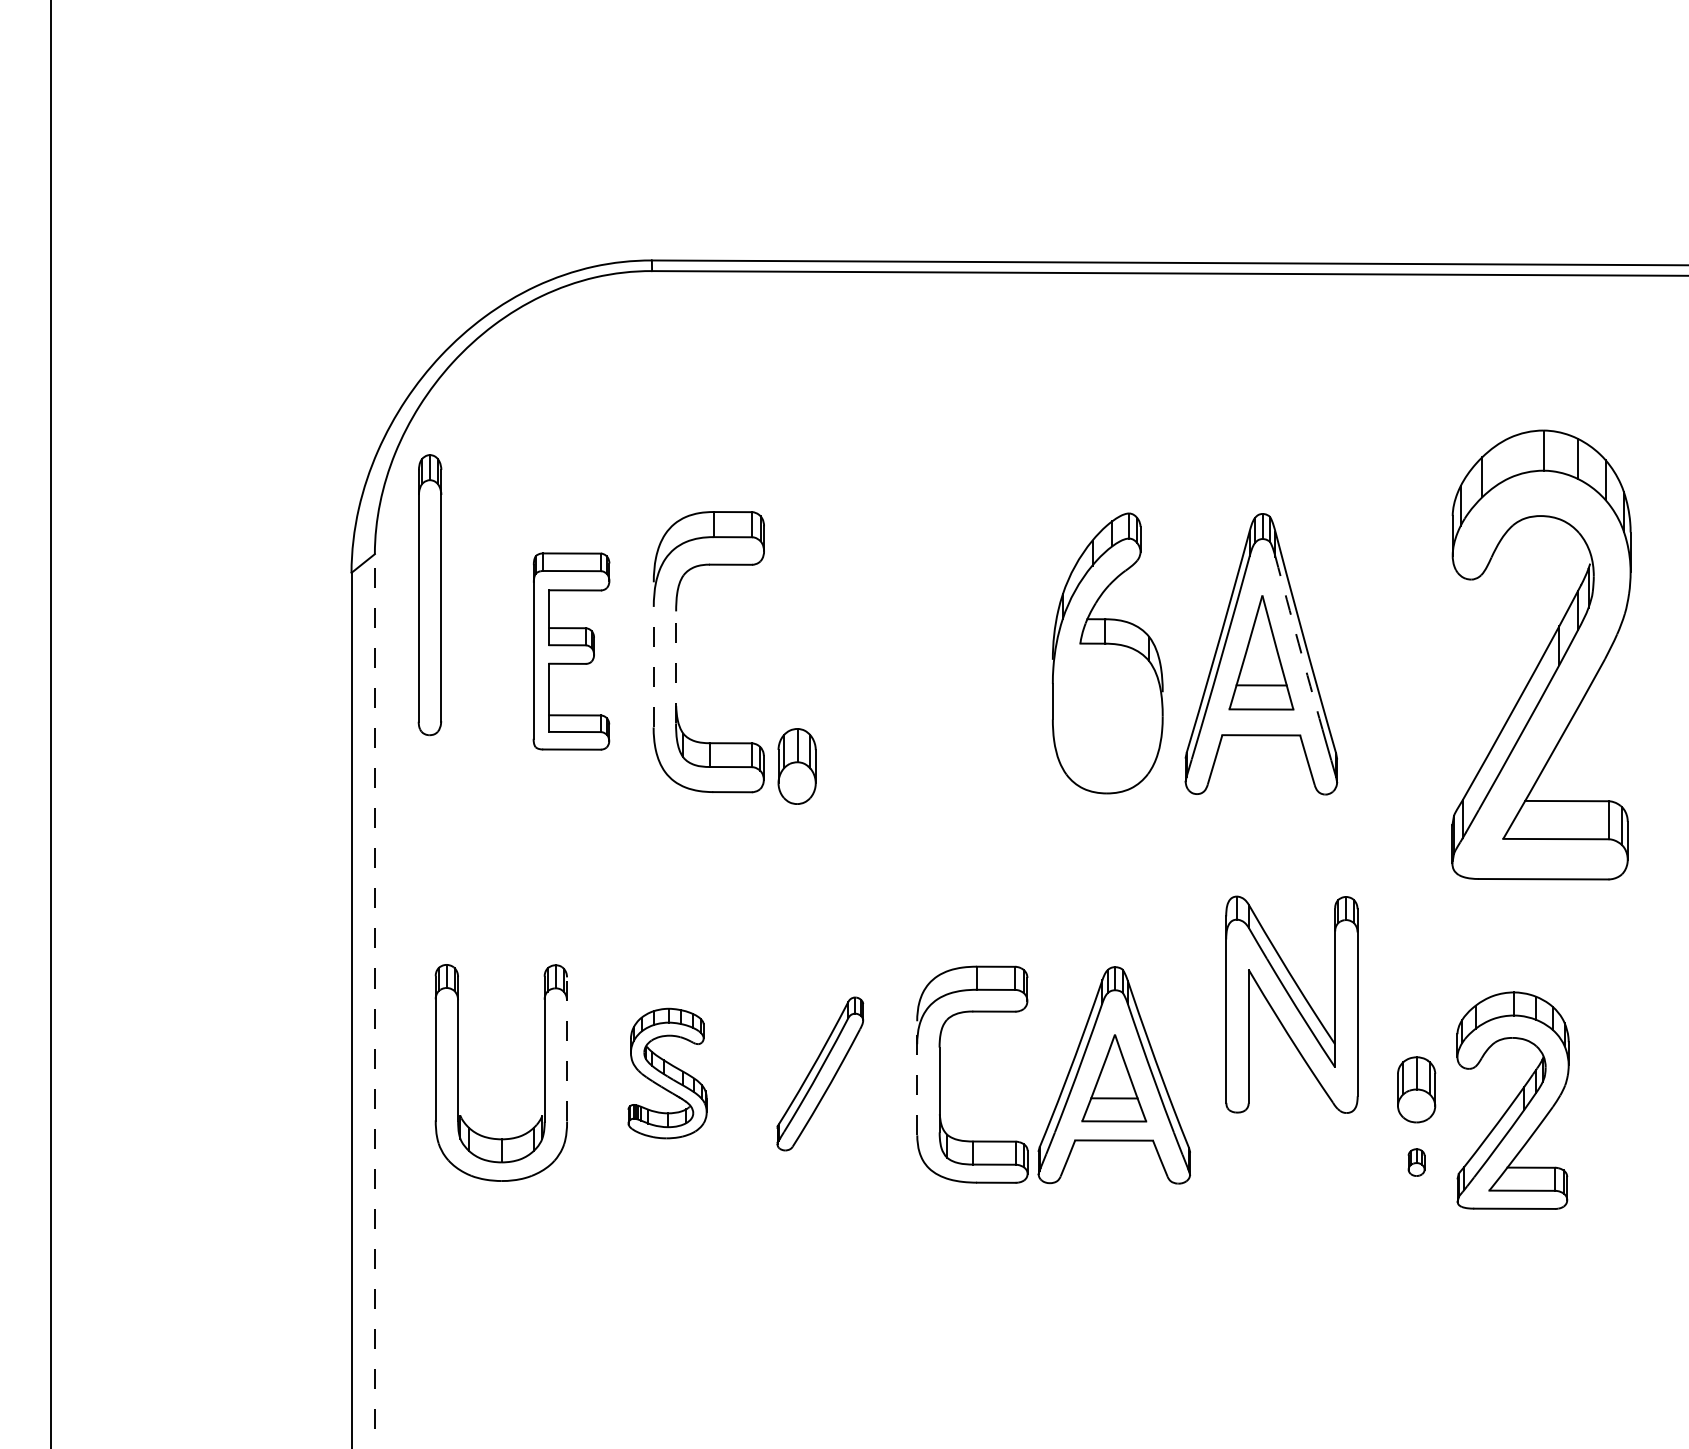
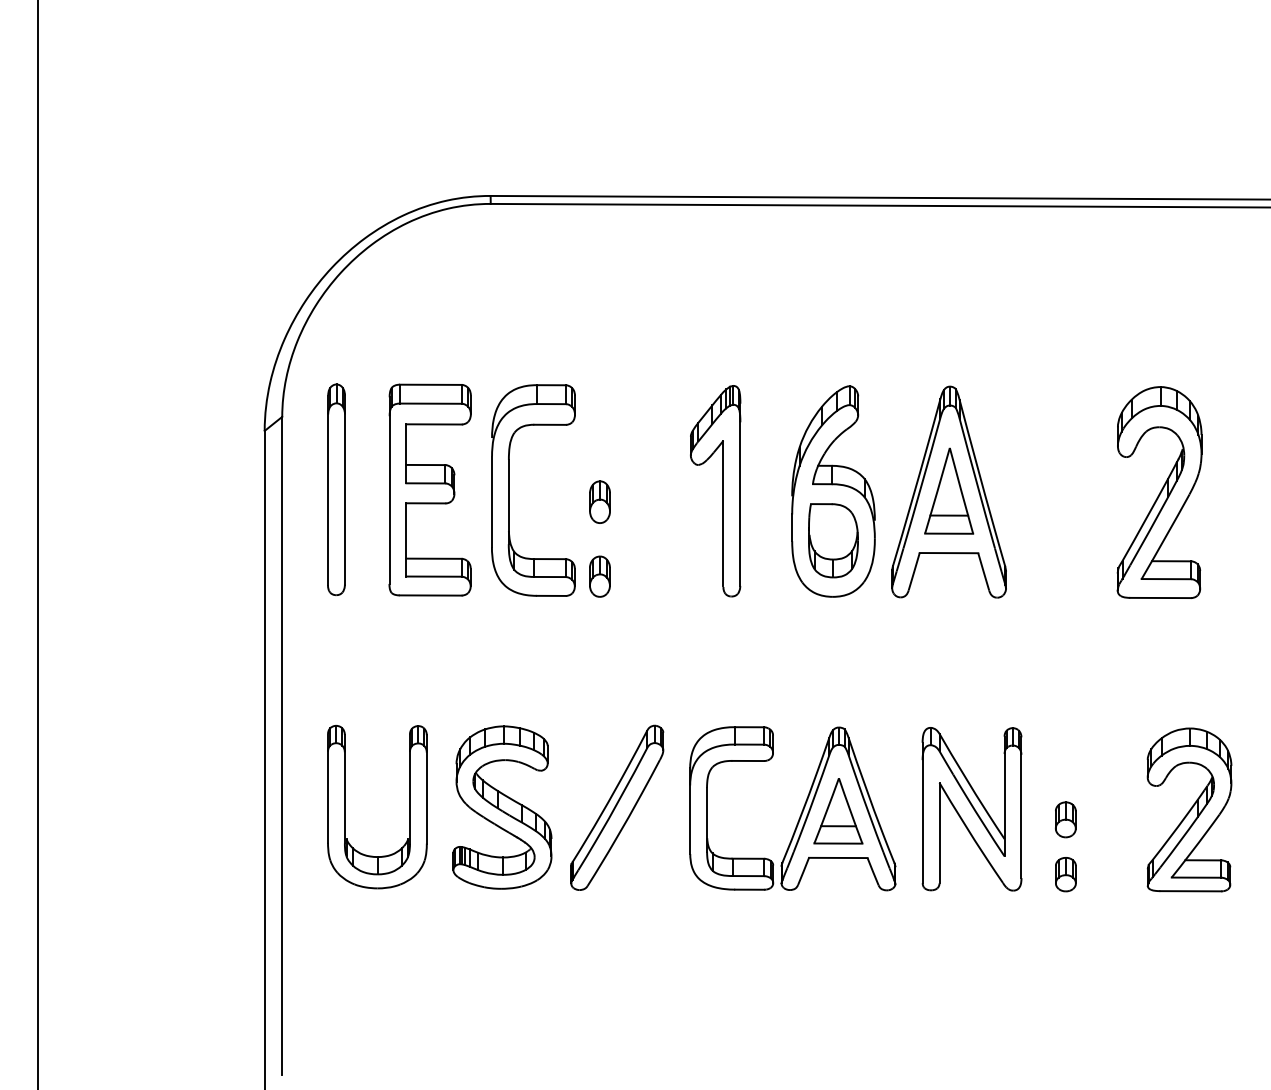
part: (429, 595) -> (336, 490), moved
arc: (1298, 643) -> (976, 484), dashed -> solid
part: (571, 651) -> (430, 490), size x1.43
part: (960, 652) -> (722, 490), added
part: (1540, 654) -> (1159, 492), size x0.62
line: (653, 666) -> (491, 501), dashed -> solid
line: (676, 666) -> (509, 501), dashed -> solid
part: (797, 667) -> (600, 502), added
part: (1107, 718) -> (833, 540), added
part: (797, 766) -> (600, 576), size x0.71
line: (374, 991) -> (281, 745), dashed -> solid
part: (1291, 1004) -> (971, 809), moved
line: (567, 1048) -> (427, 788), dashed -> solid
part: (667, 1073) -> (502, 807), size x1.67
part: (820, 1073) -> (617, 807), size x1.43
line: (917, 1077) -> (690, 810), dashed -> solid
part: (1416, 1089) -> (1065, 819), size x0.71
part: (1512, 1100) -> (1189, 809), moved
part: (1416, 1162) -> (1065, 874), size x1.67

